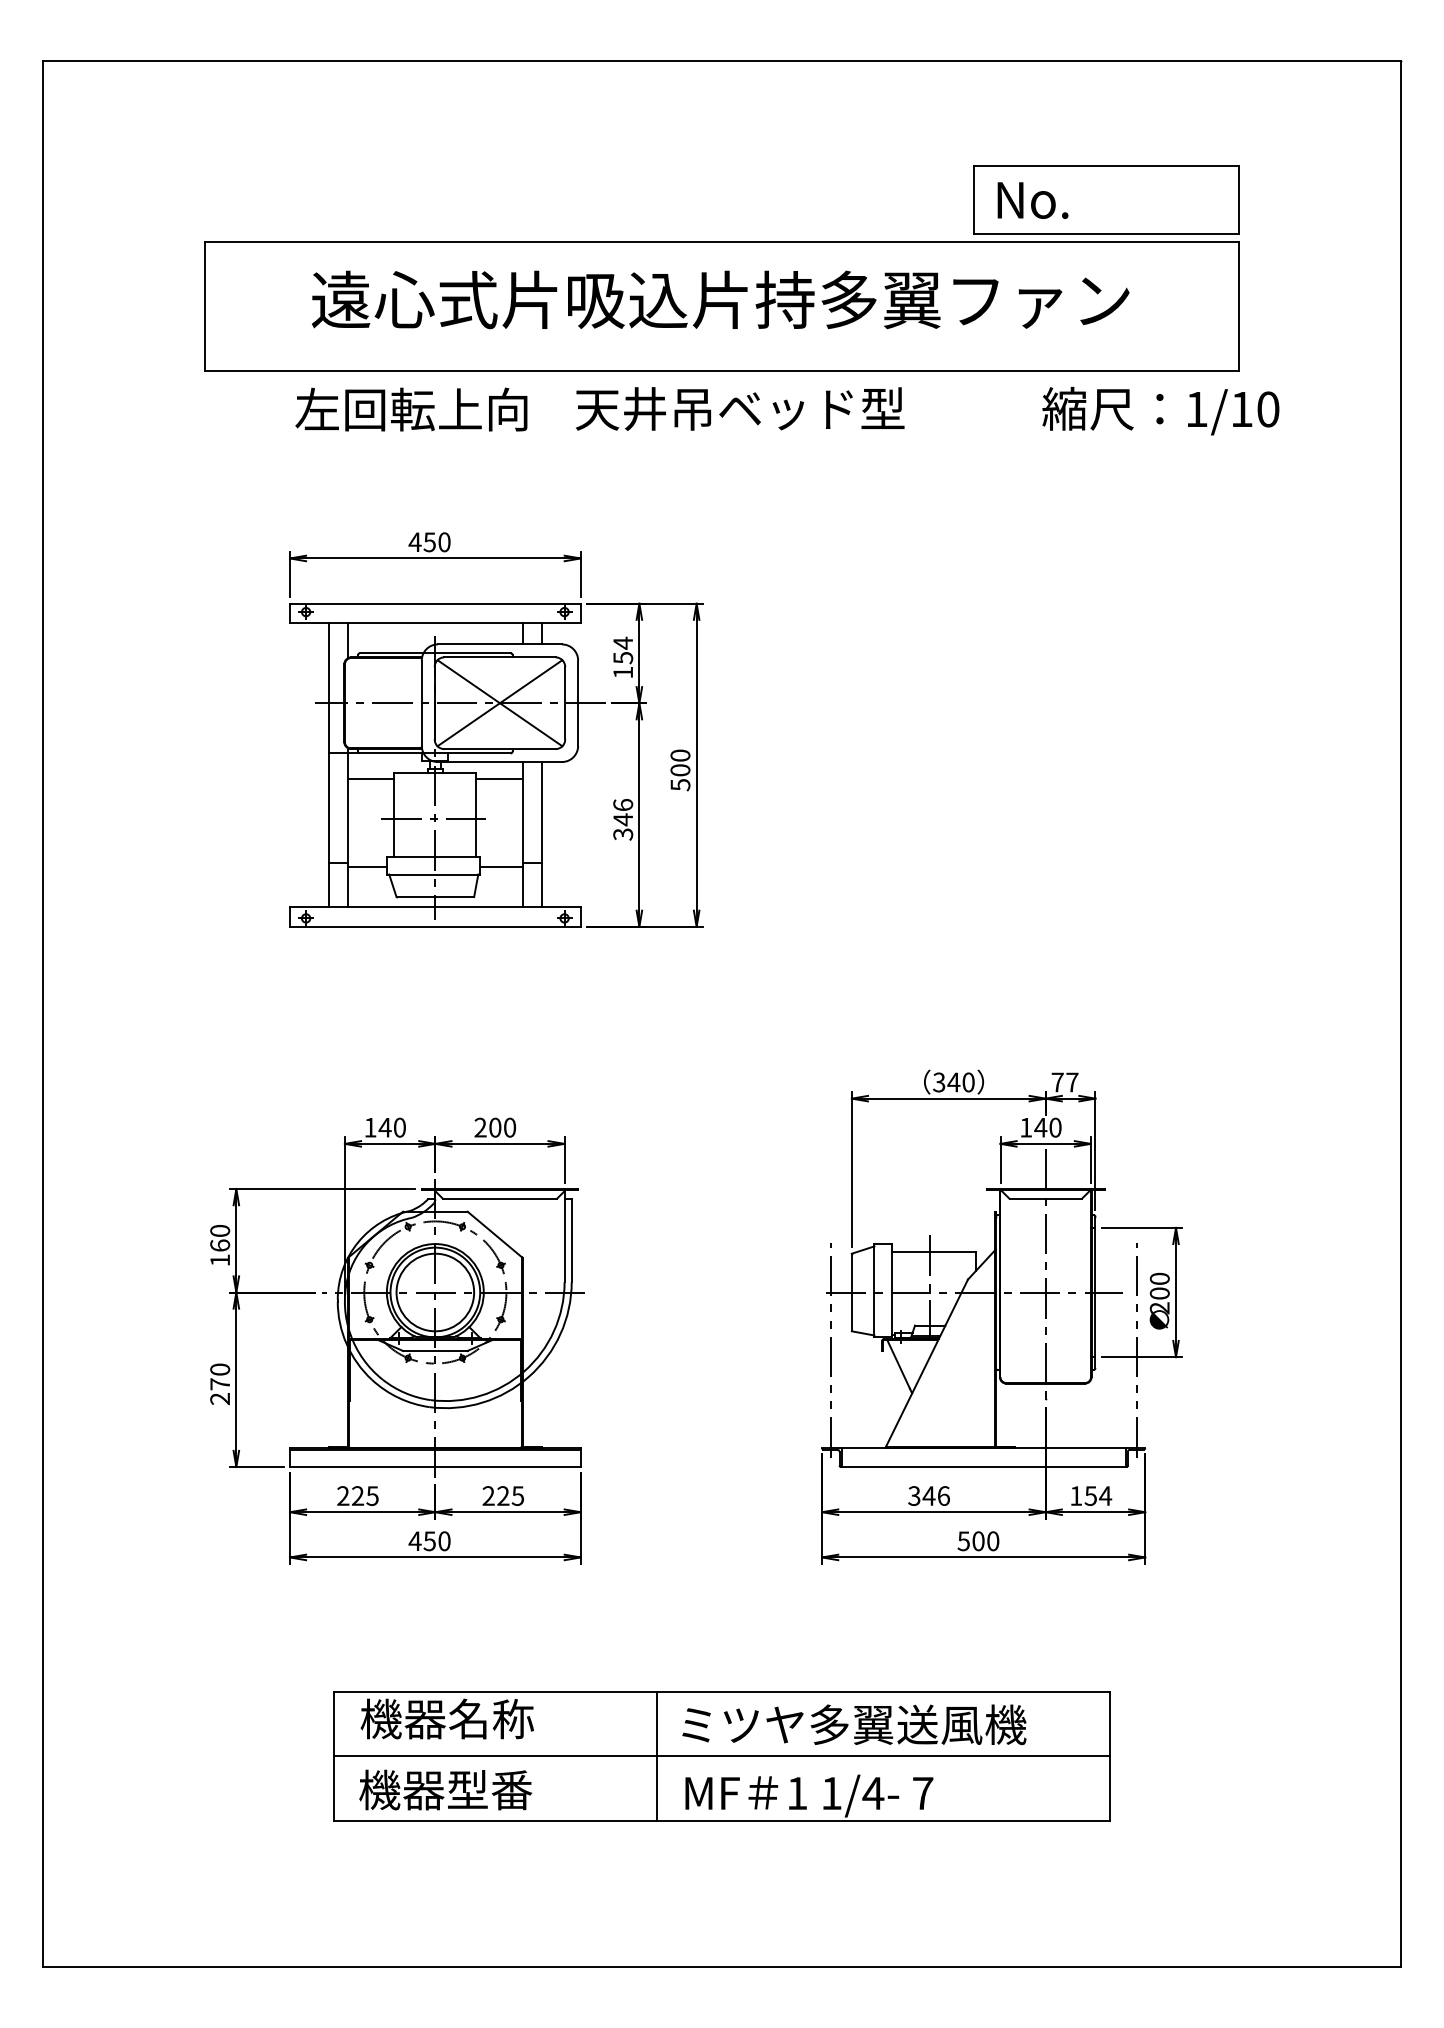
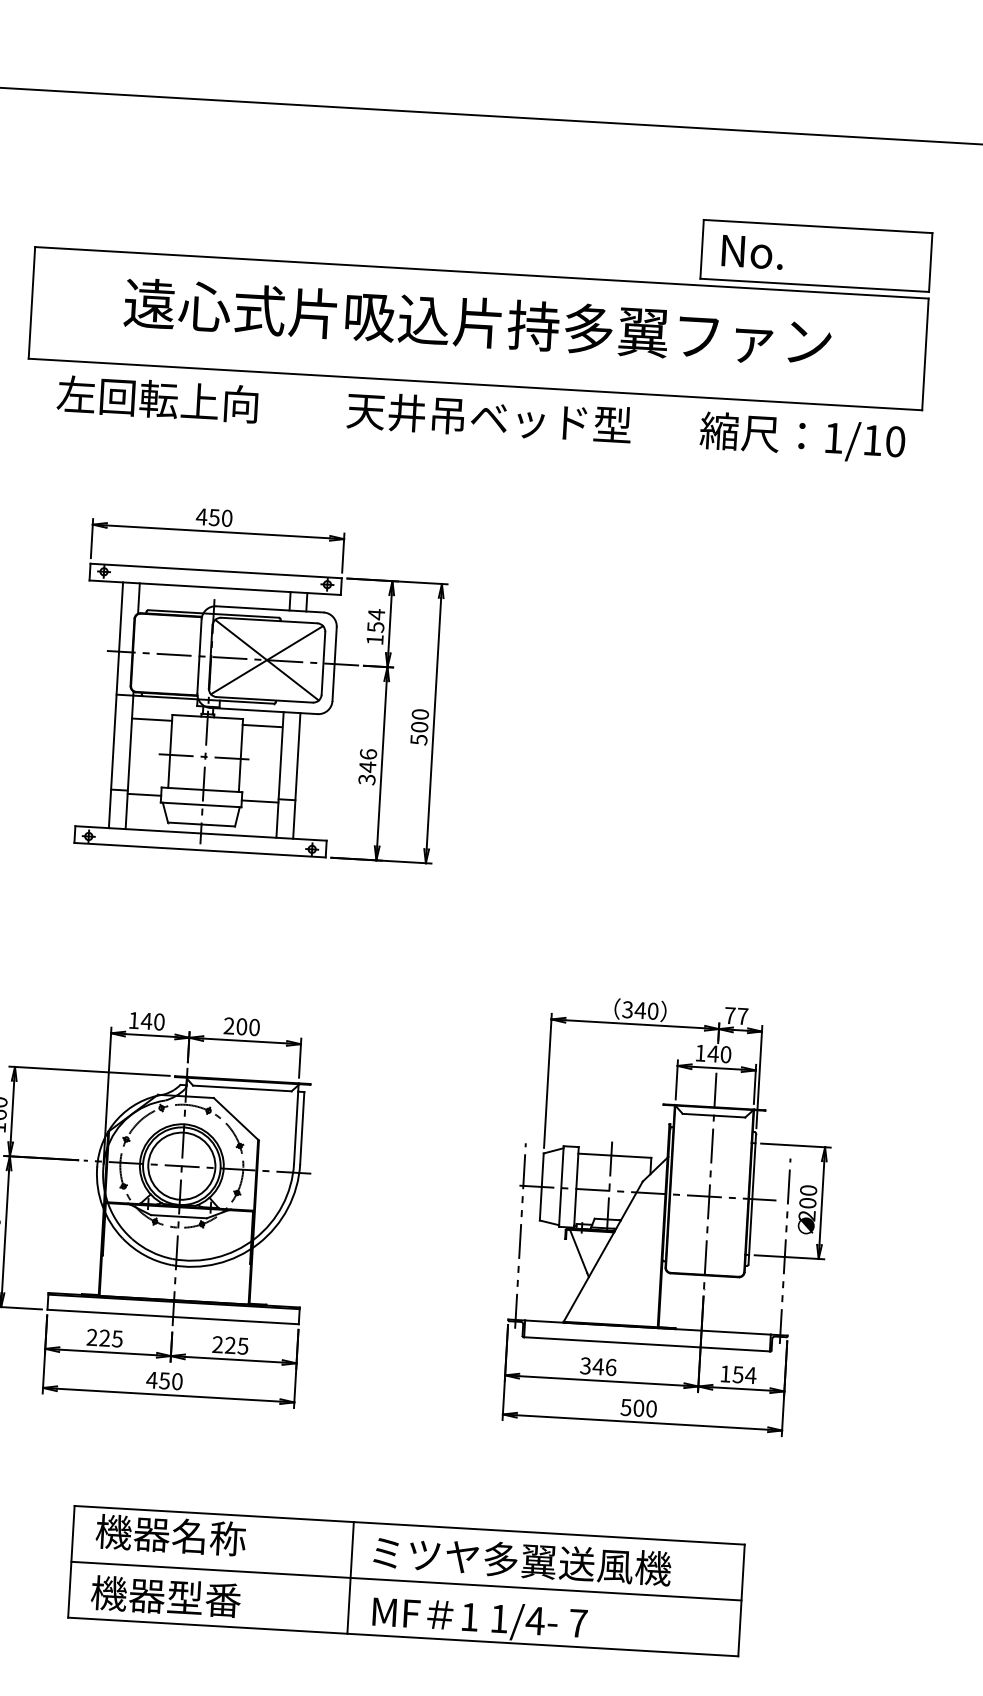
text: (411, 409) -> (157, 399), moved
text: (1160, 410) -> (802, 437), moved

